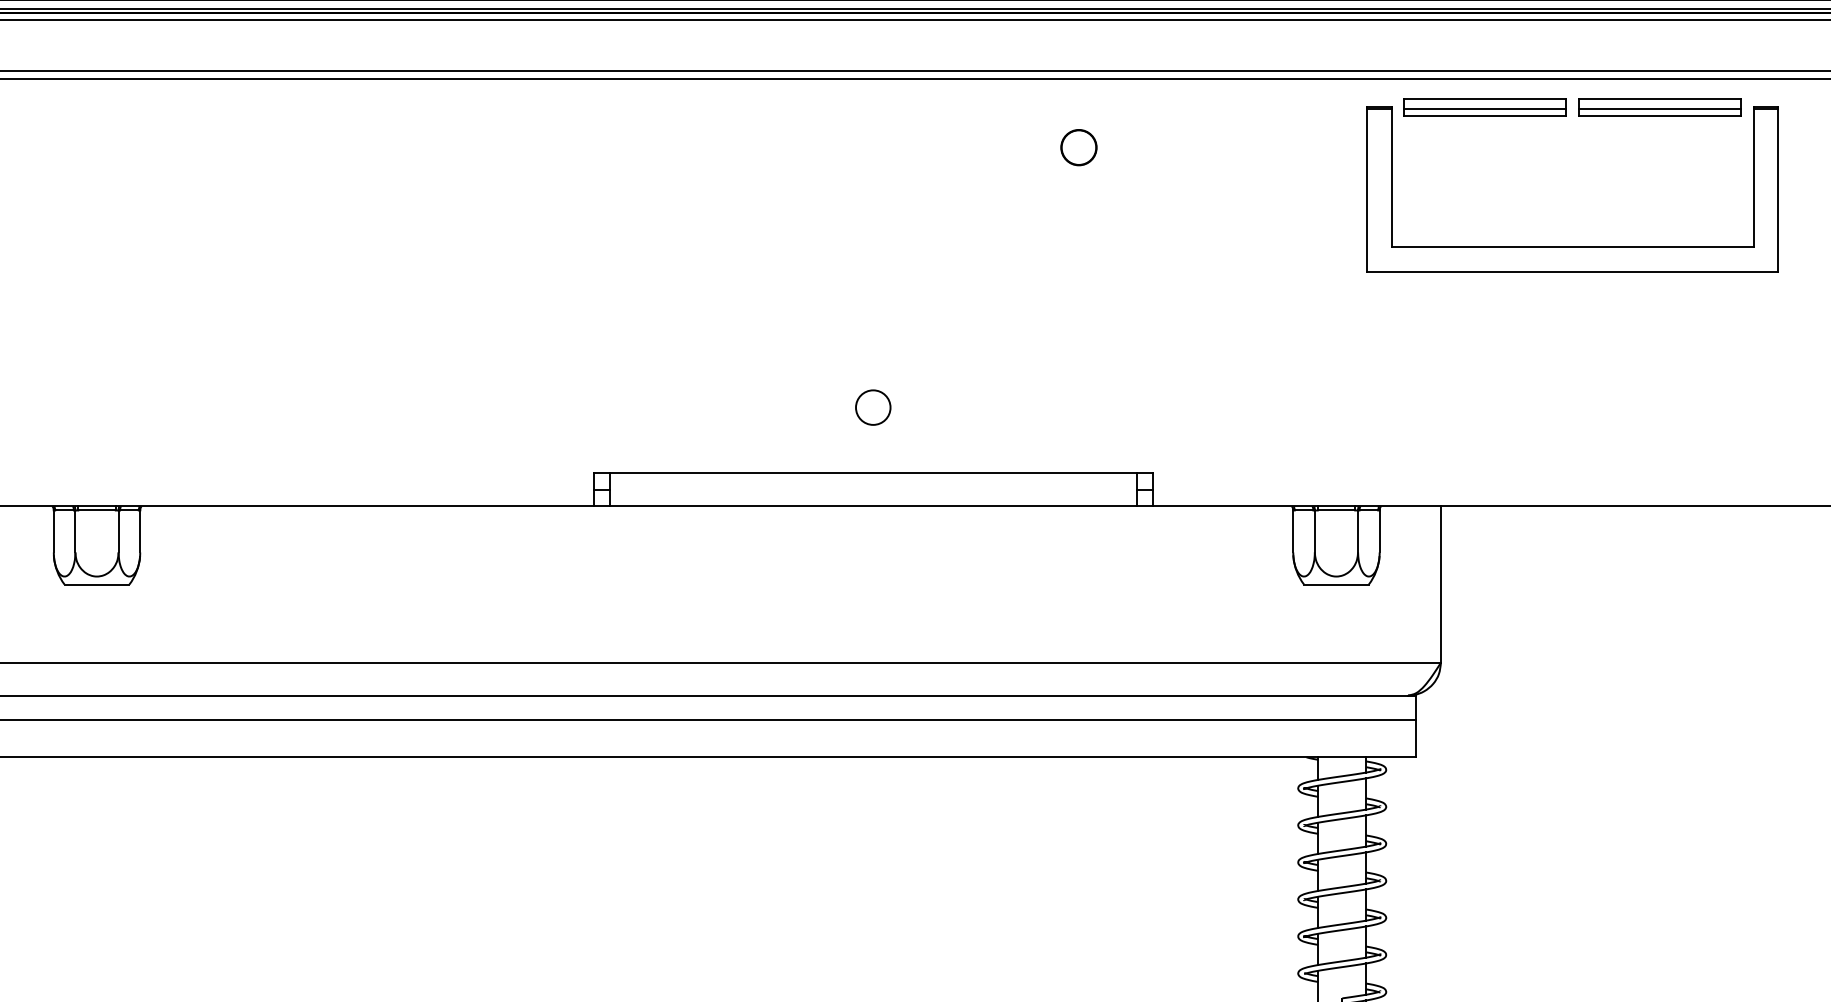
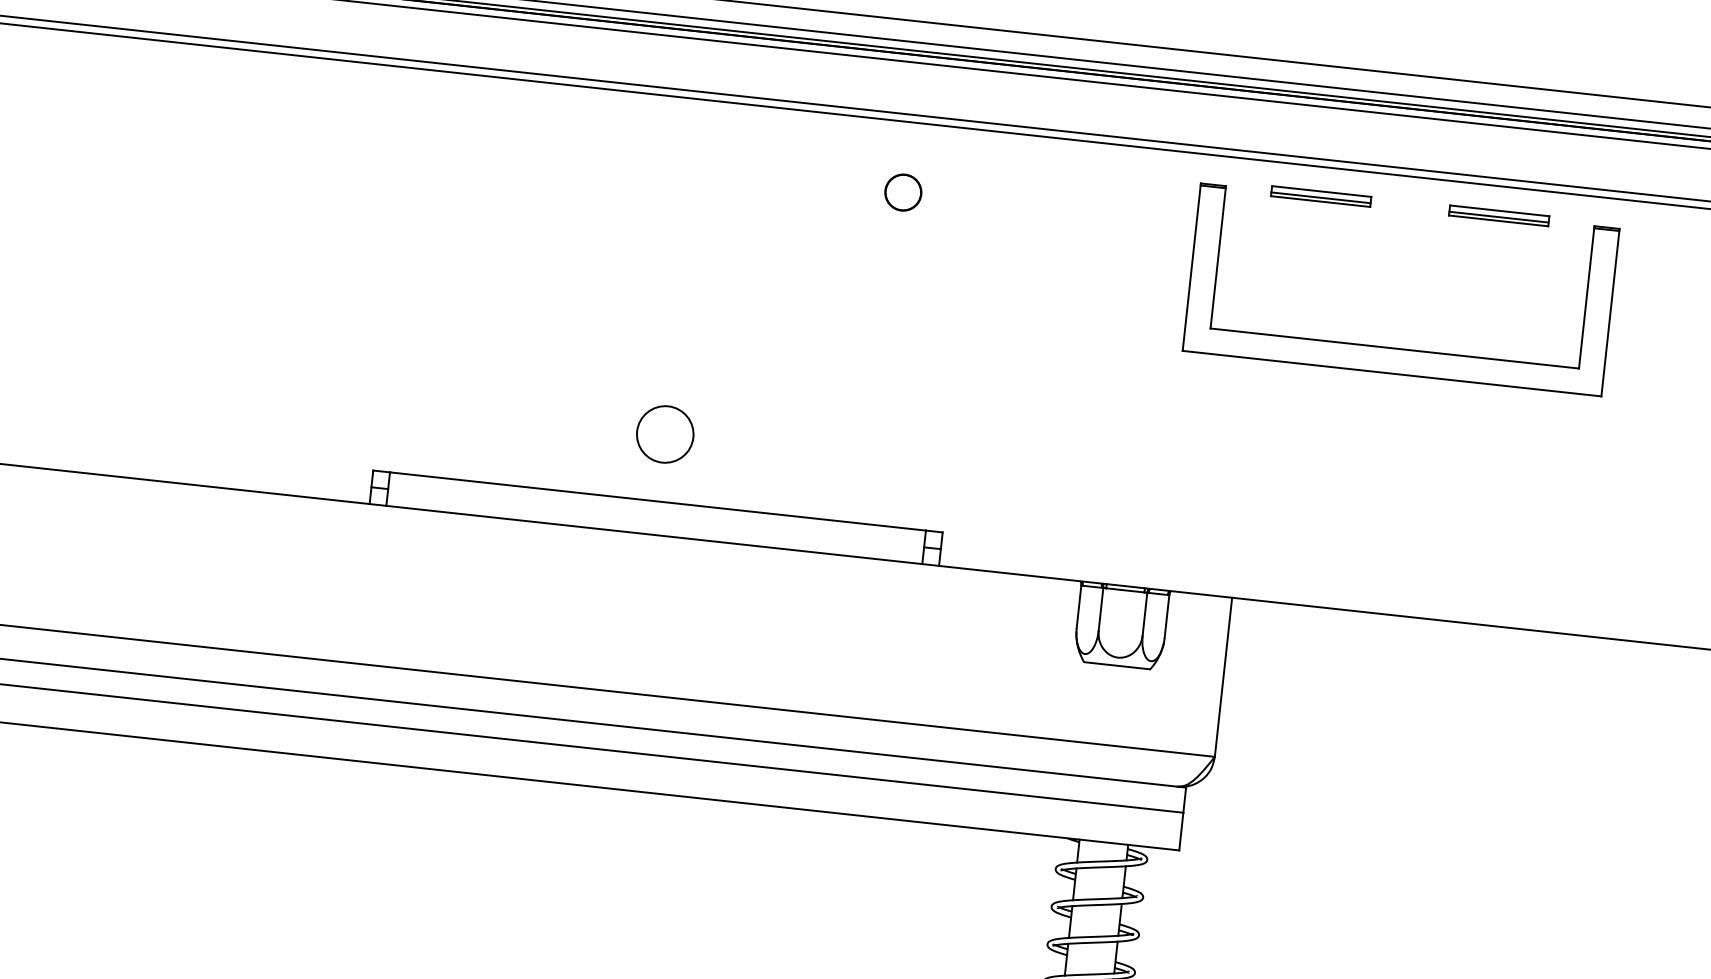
part: (1484, 107) -> (1320, 196), size x0.6
part: (1659, 107) -> (1498, 215), size x0.6
circle: (873, 407) -> (665, 434), size x1.6

